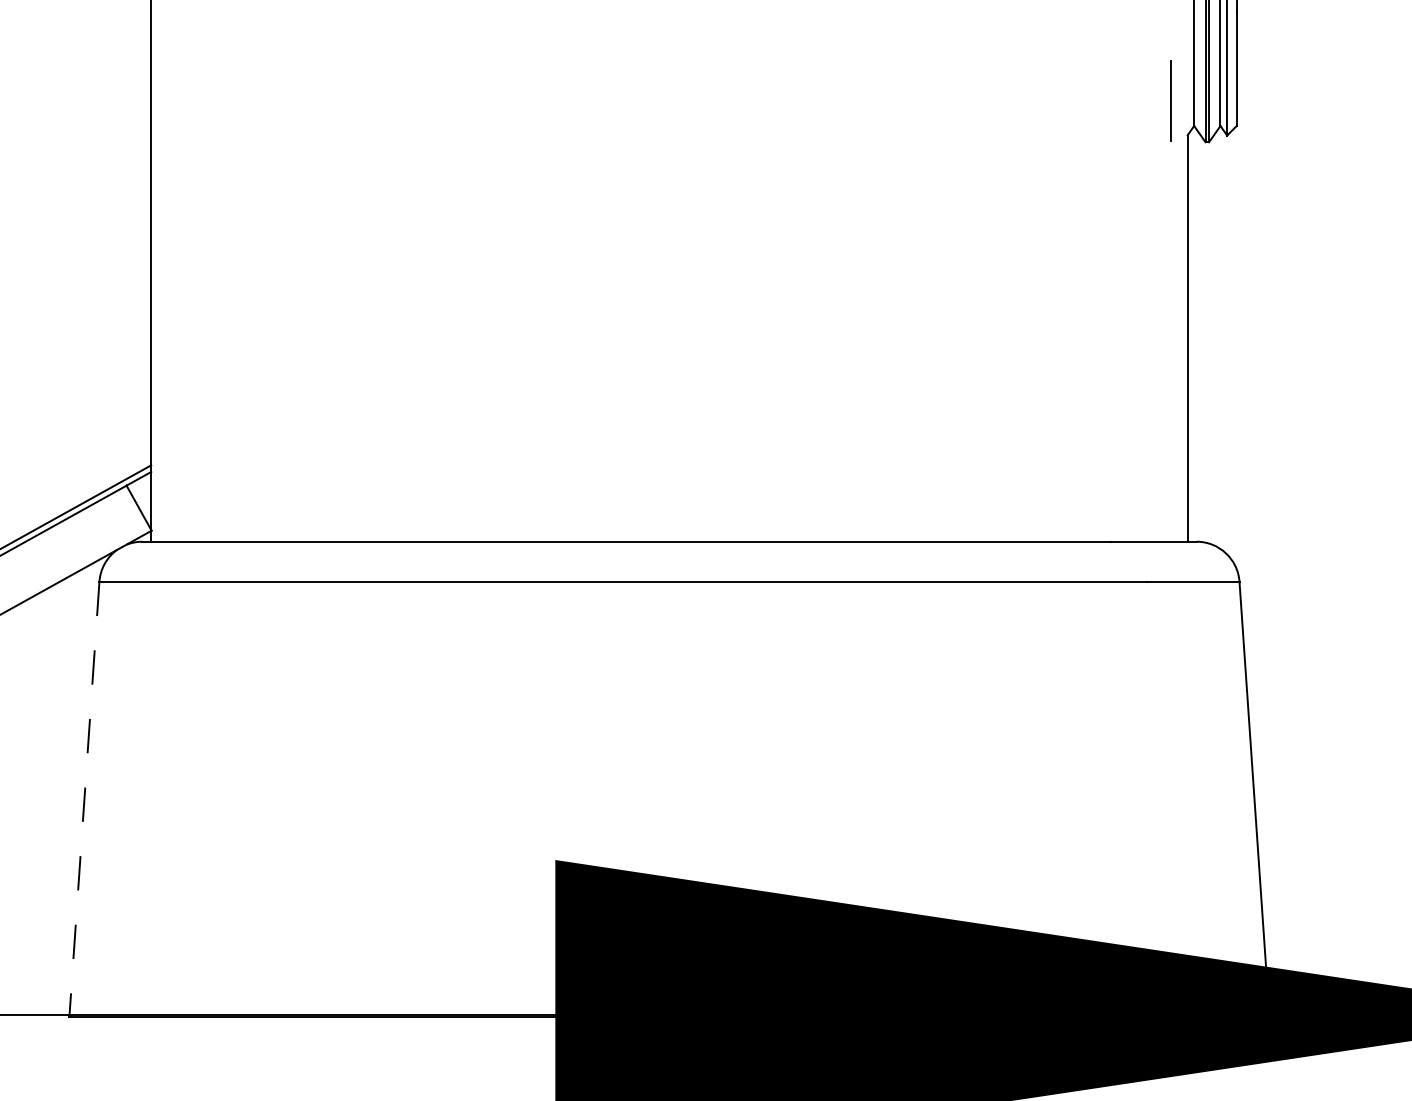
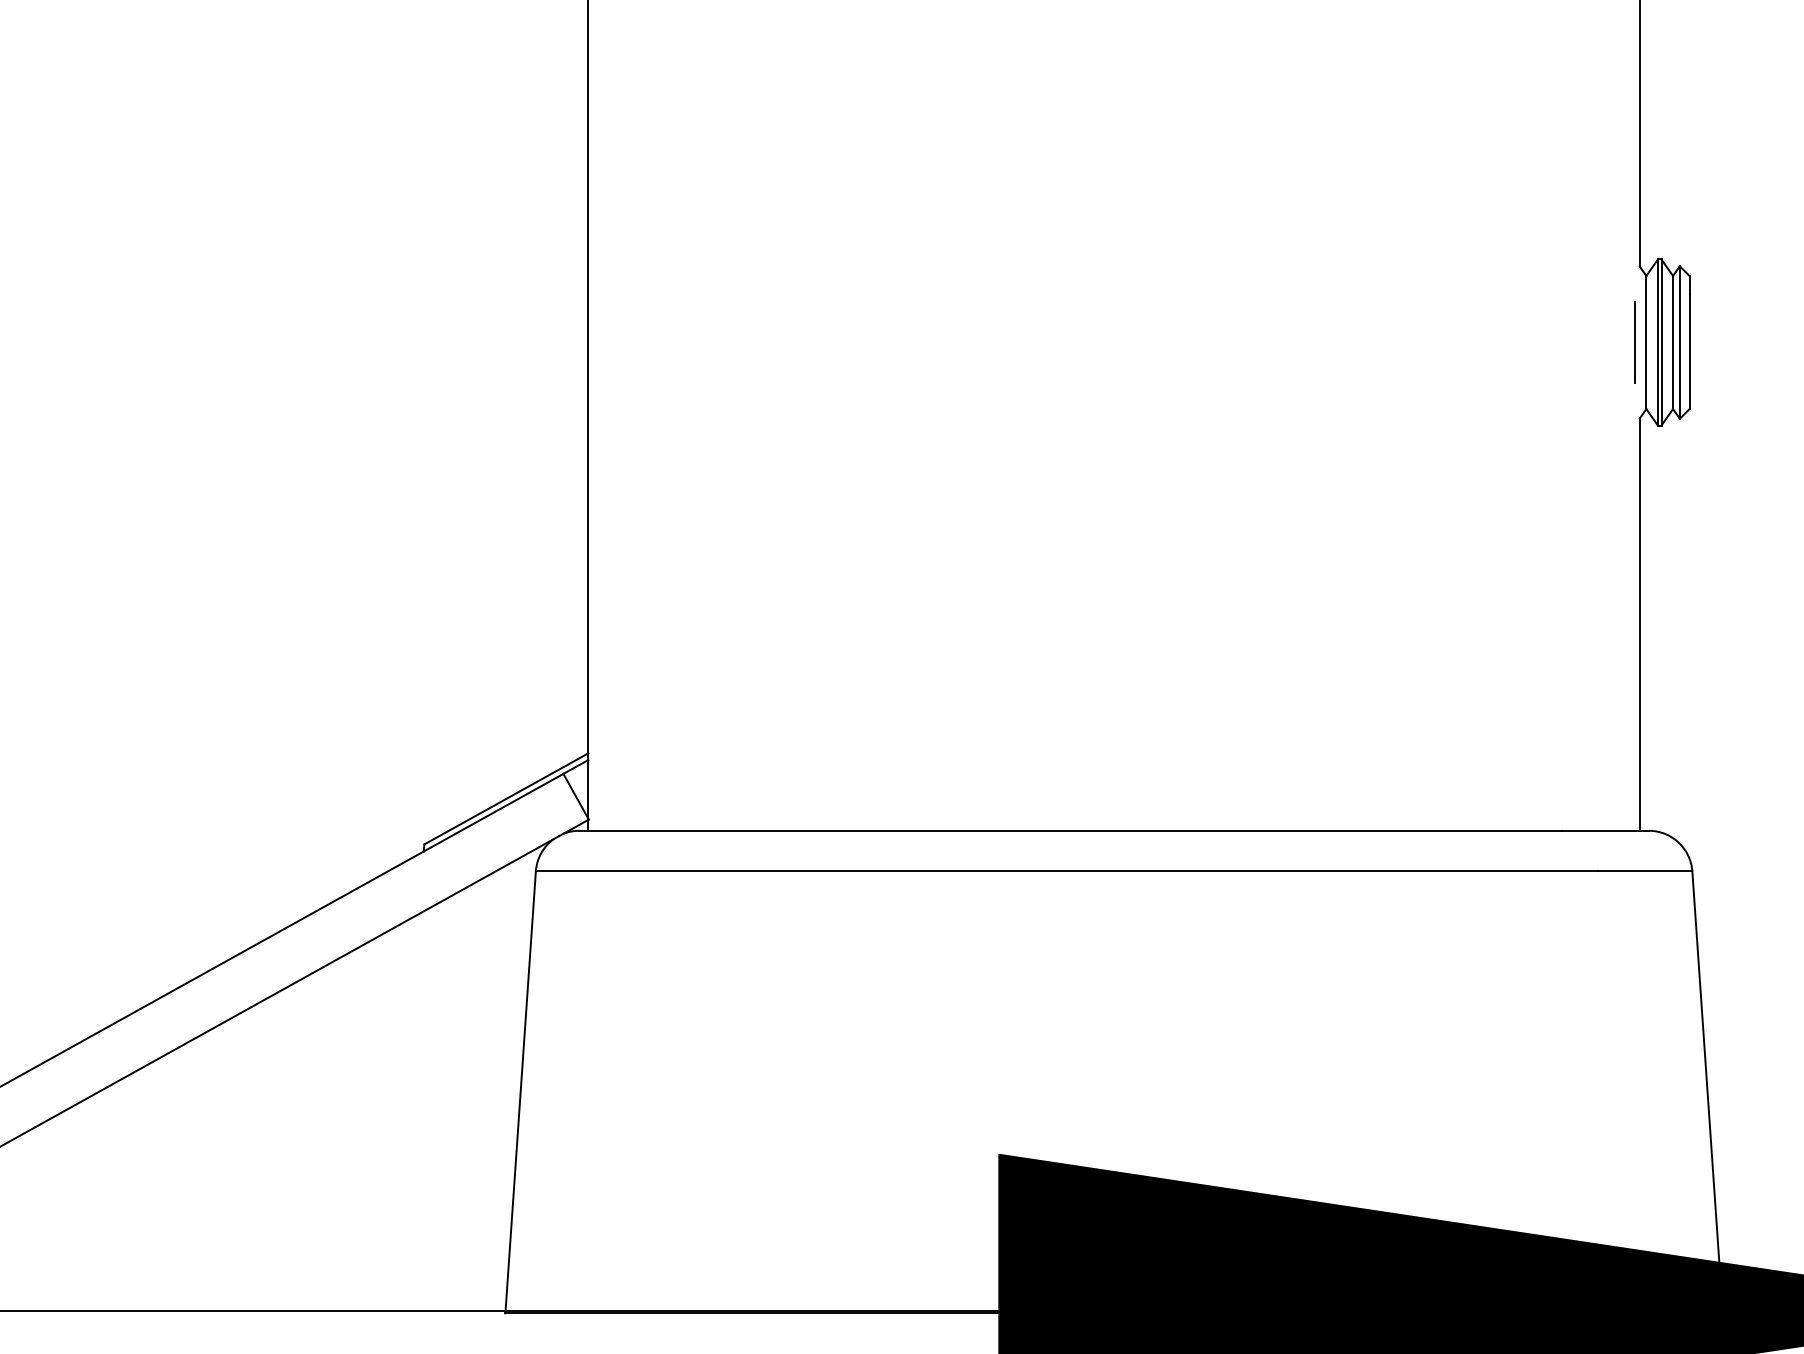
line: (1170, 100) -> (1634, 342), moved
line: (84, 799) -> (520, 1092), dashed -> solid

